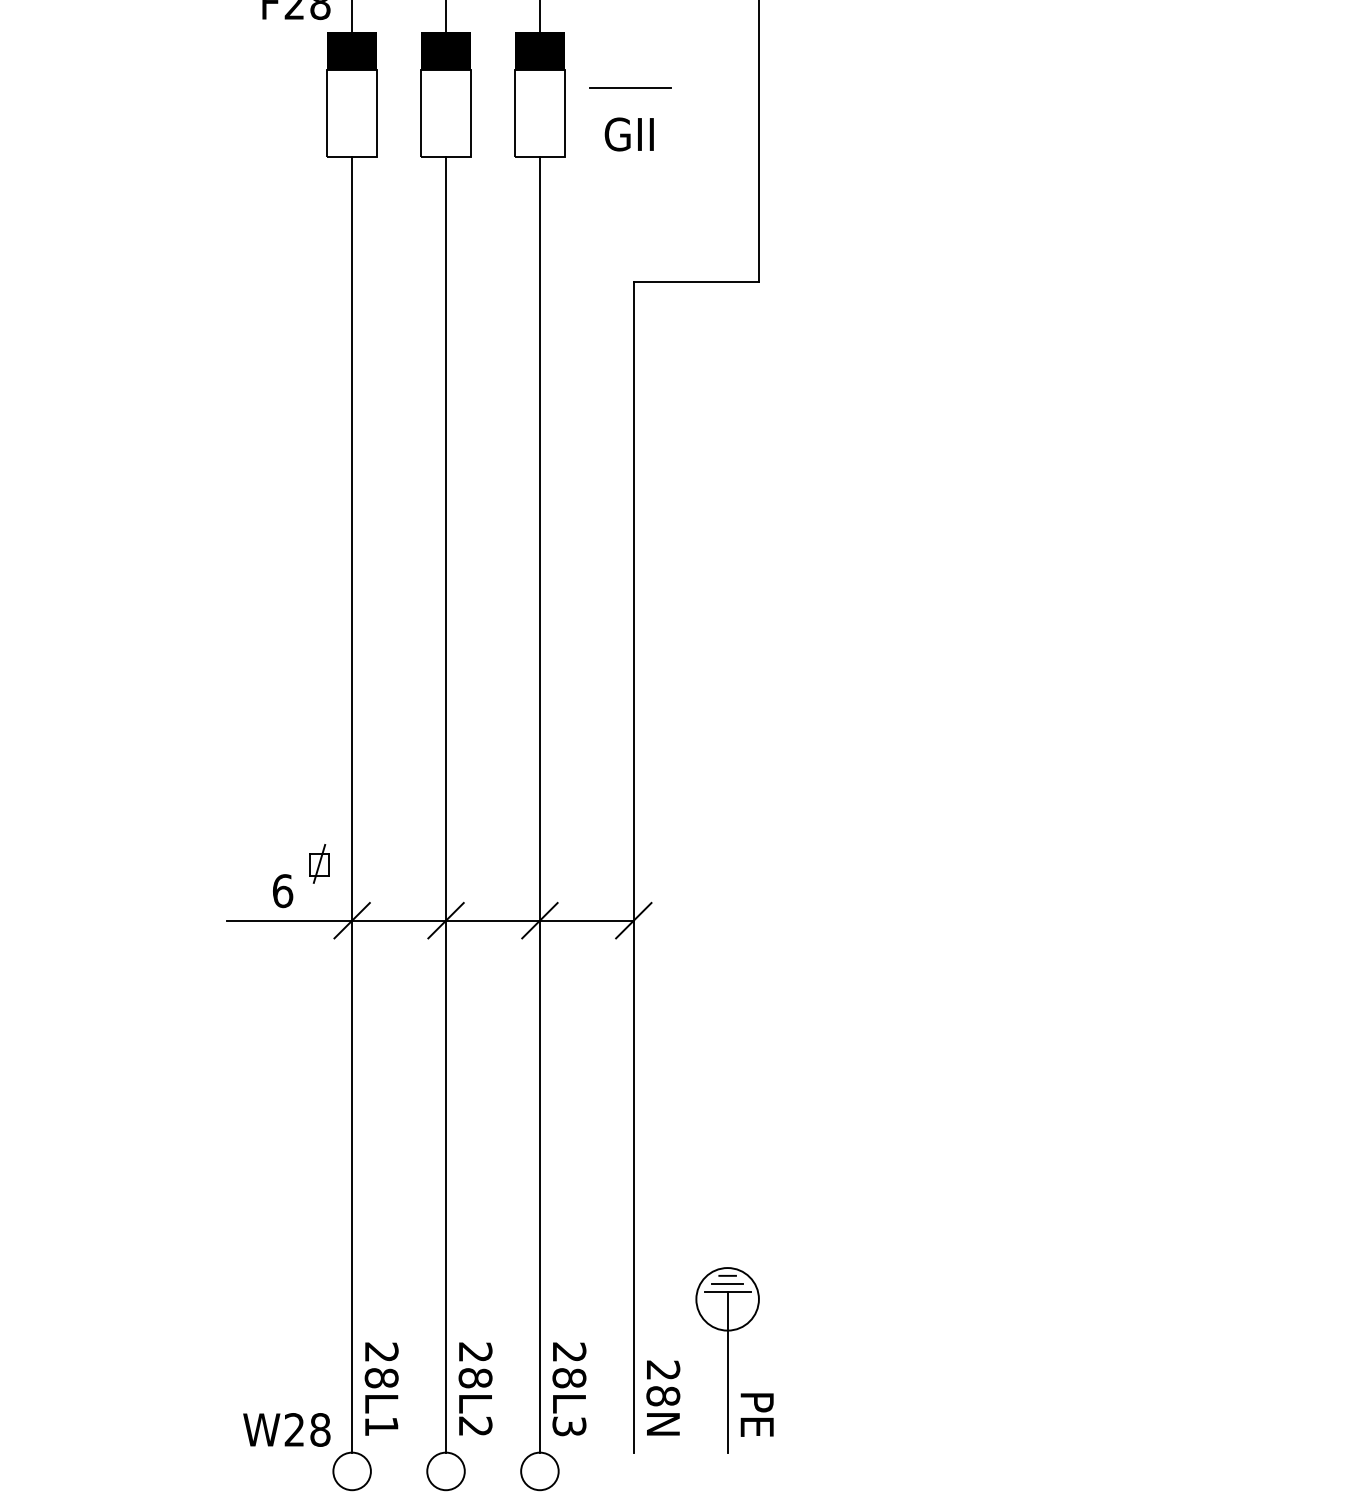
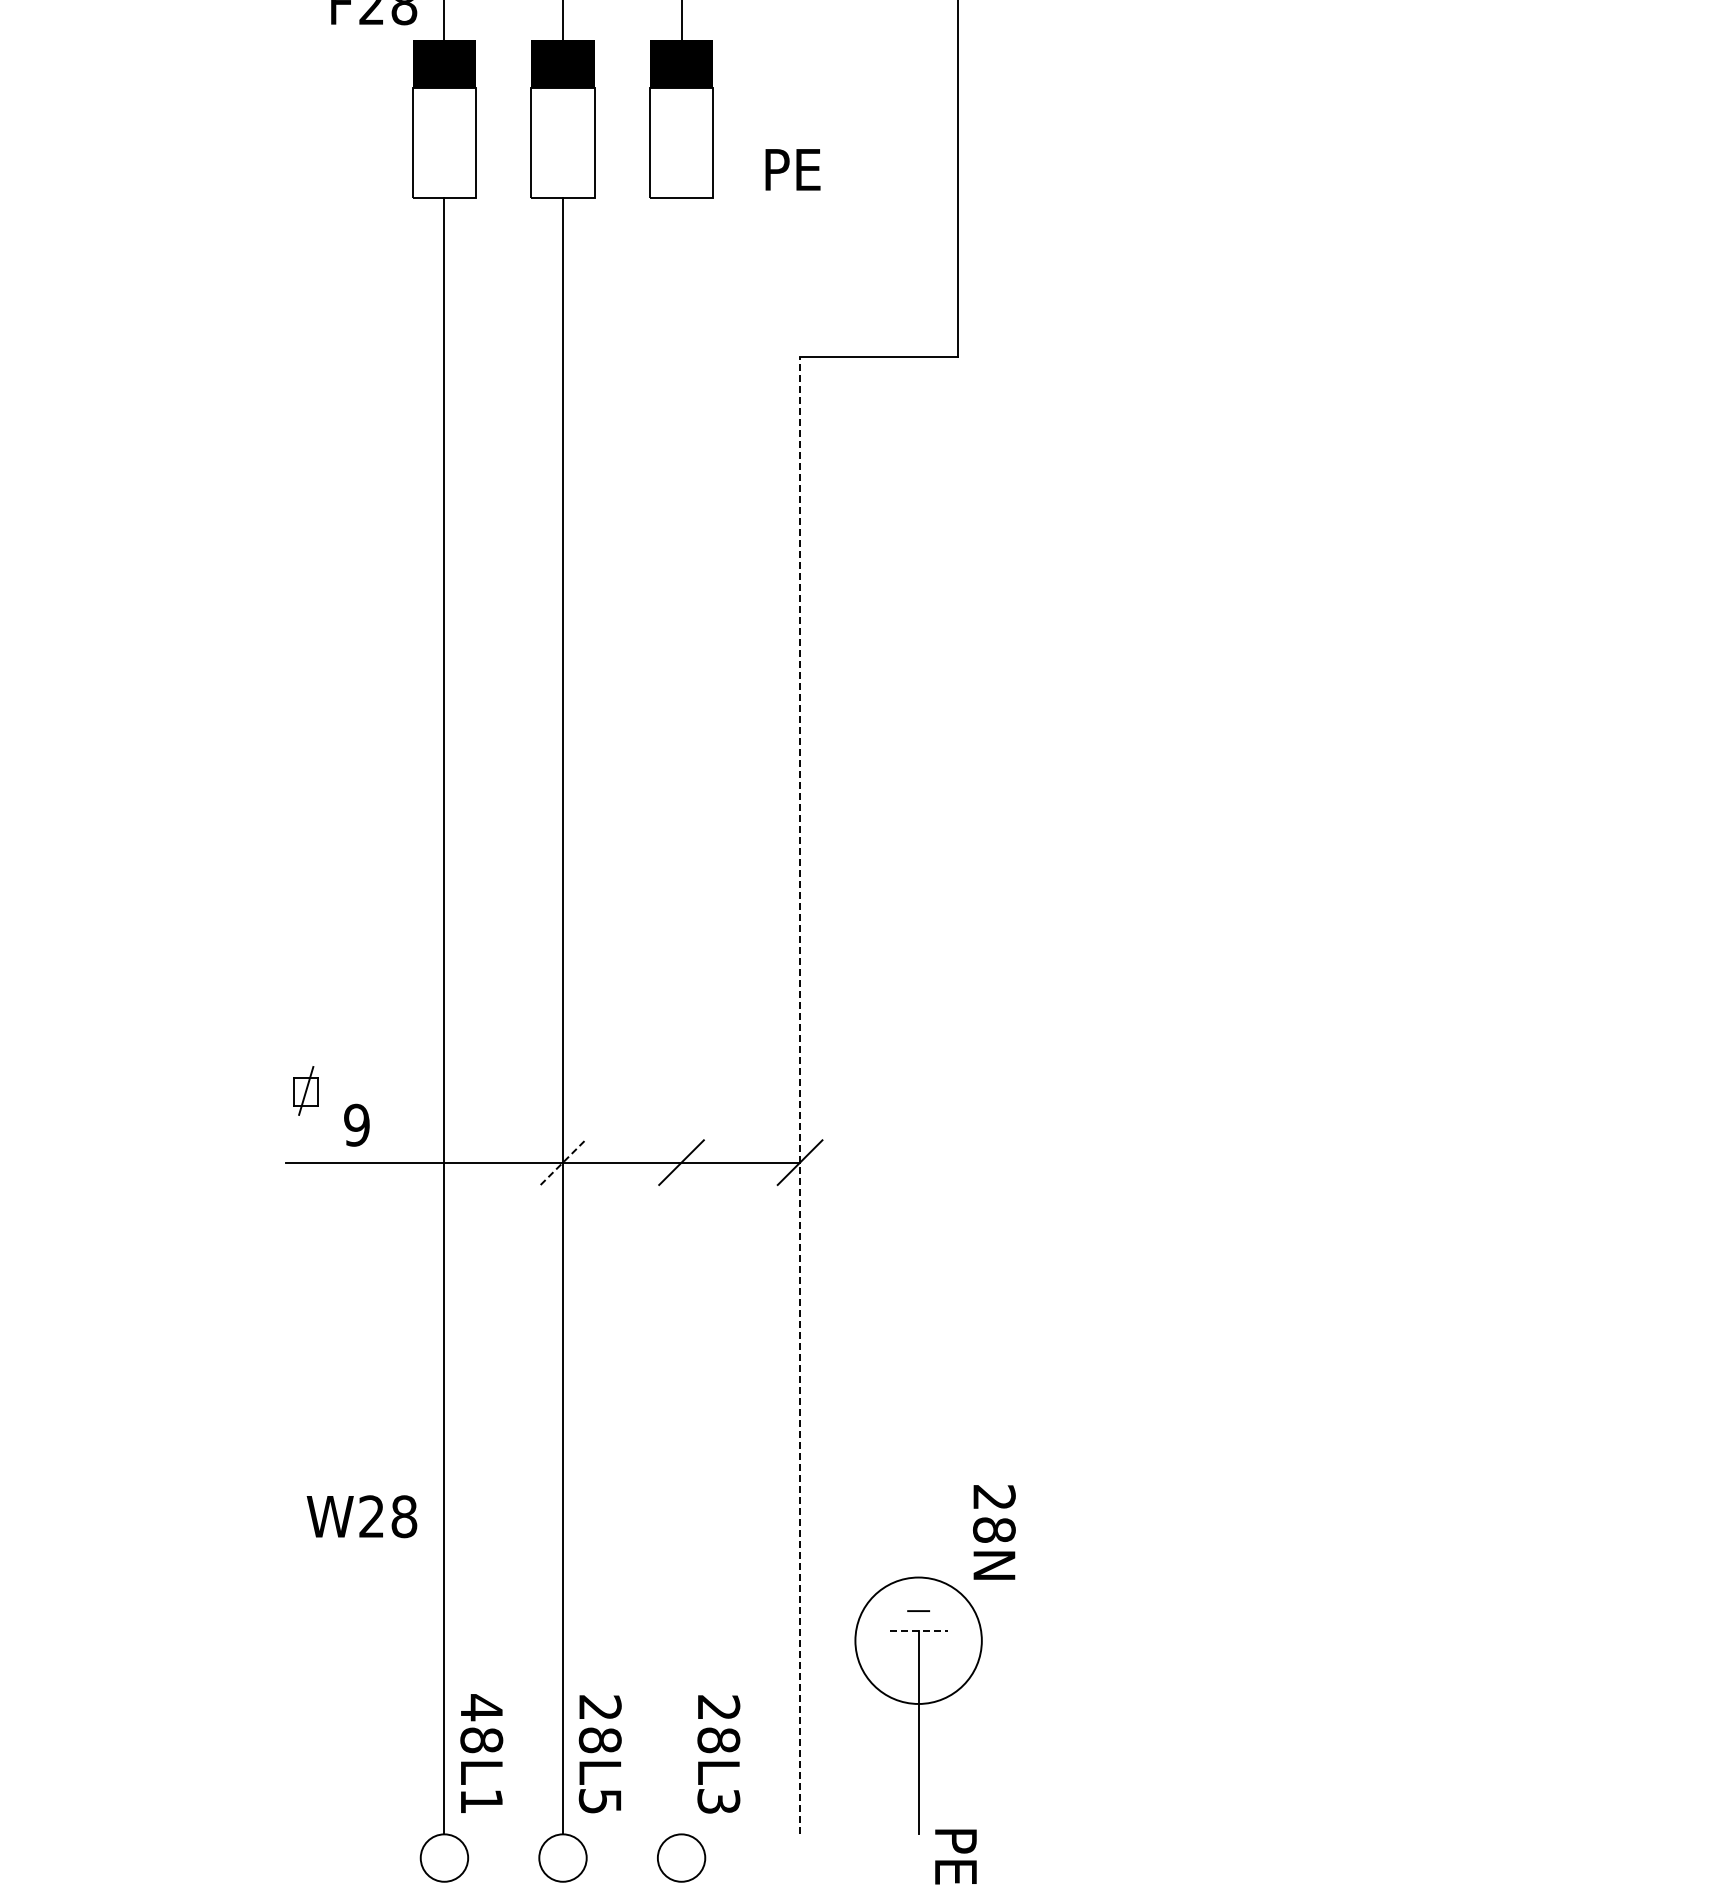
line: (630, 88) -> (795, 111), removed
text: (629, 134) -> (794, 169), GII -> PE
line: (539, 804) -> (681, 1016), removed
part: (318, 863) -> (305, 1090), moved
line: (634, 867) -> (800, 1095), solid -> dashed
text: (283, 890) -> (357, 1124), 6 -> 9
line: (352, 920) -> (444, 1162), removed
line: (446, 920) -> (563, 1162), solid -> dashed
line: (727, 1284) -> (918, 1621), removed
line: (728, 1291) -> (919, 1630), solid -> dashed
circle: (727, 1299) -> (918, 1640), size x1.6
text: (382, 1352) -> (482, 1707), 28L1 -> 48L1
text: (663, 1398) -> (994, 1532), moved
text: (756, 1414) -> (955, 1856), moved
text: (474, 1426) -> (599, 1801), 28L2 -> 28L5
text: (286, 1429) -> (361, 1516), moved

